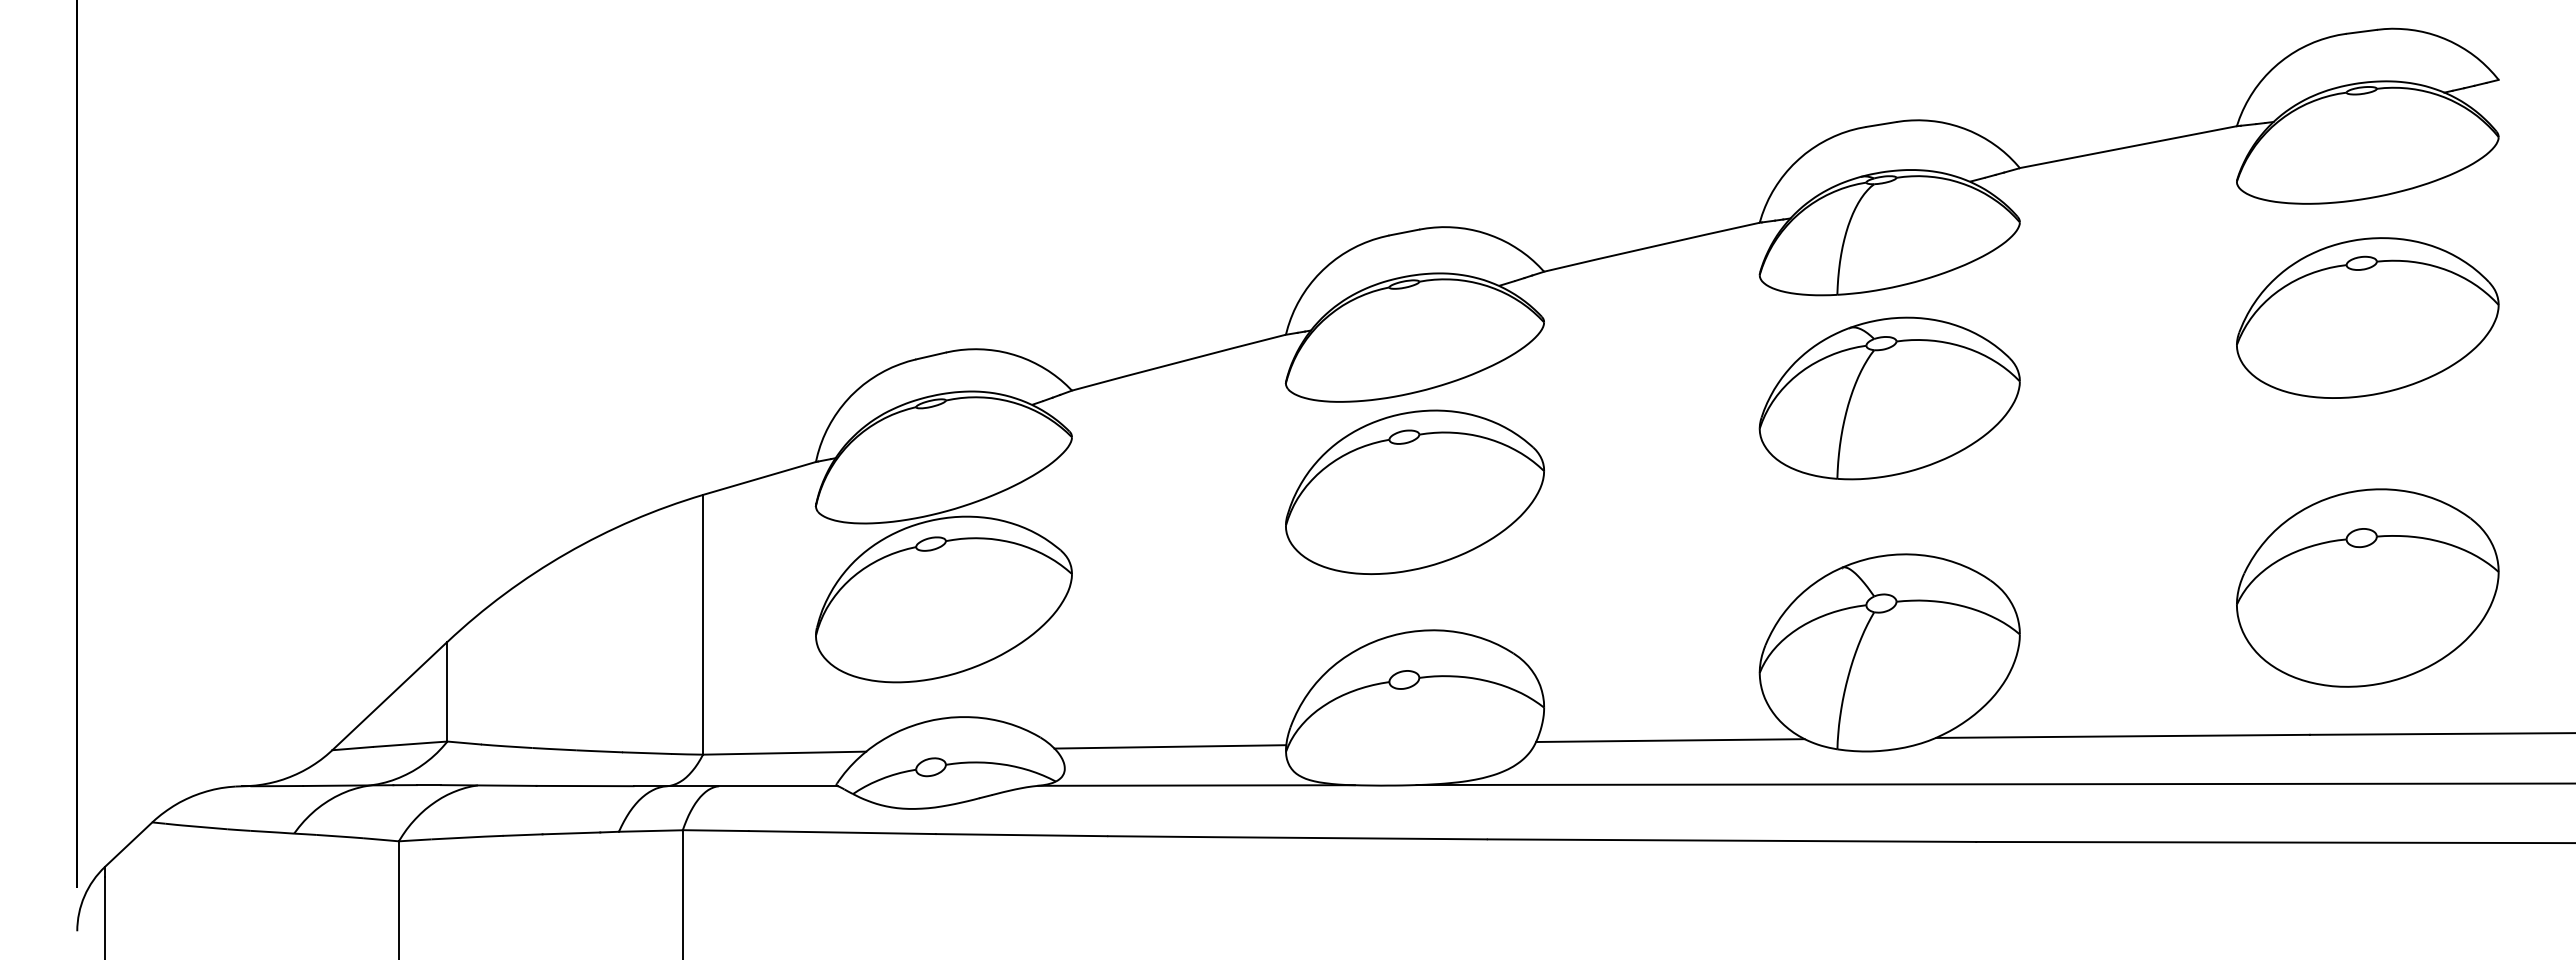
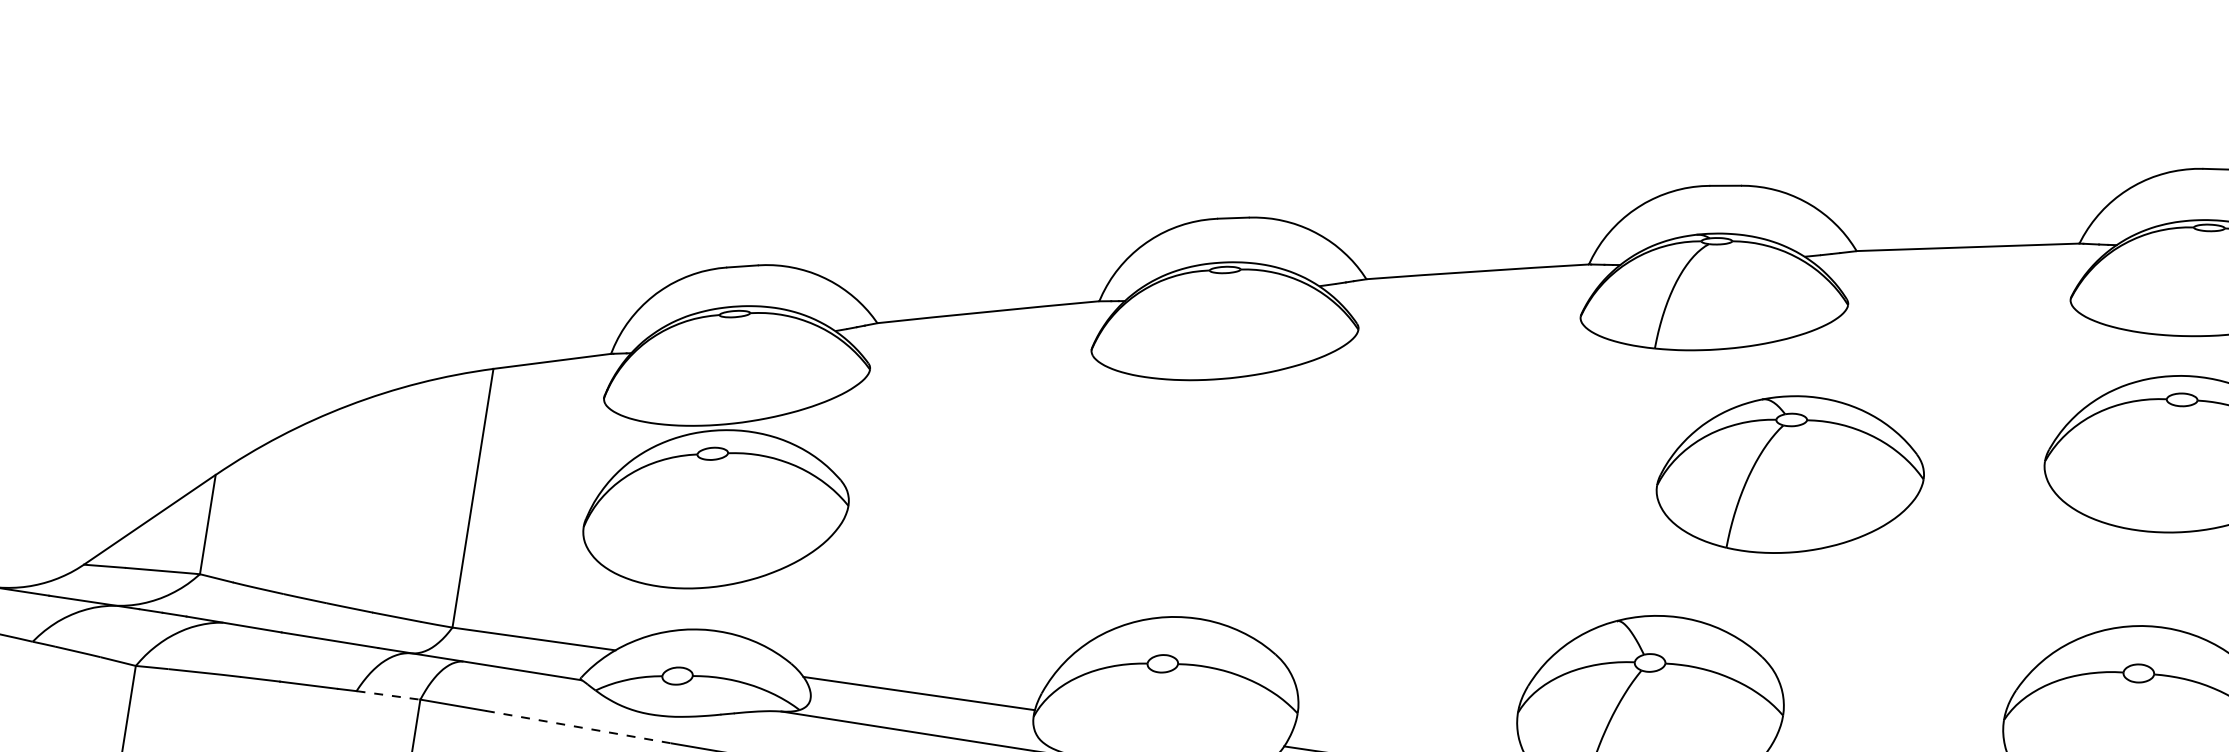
part: (1889, 398) -> (1791, 475), moved
part: (1414, 491) -> (1202, 477), removed
line: (650, 831) -> (388, 695), solid -> dashed
line: (842, 832) -> (579, 727), solid -> dashed

